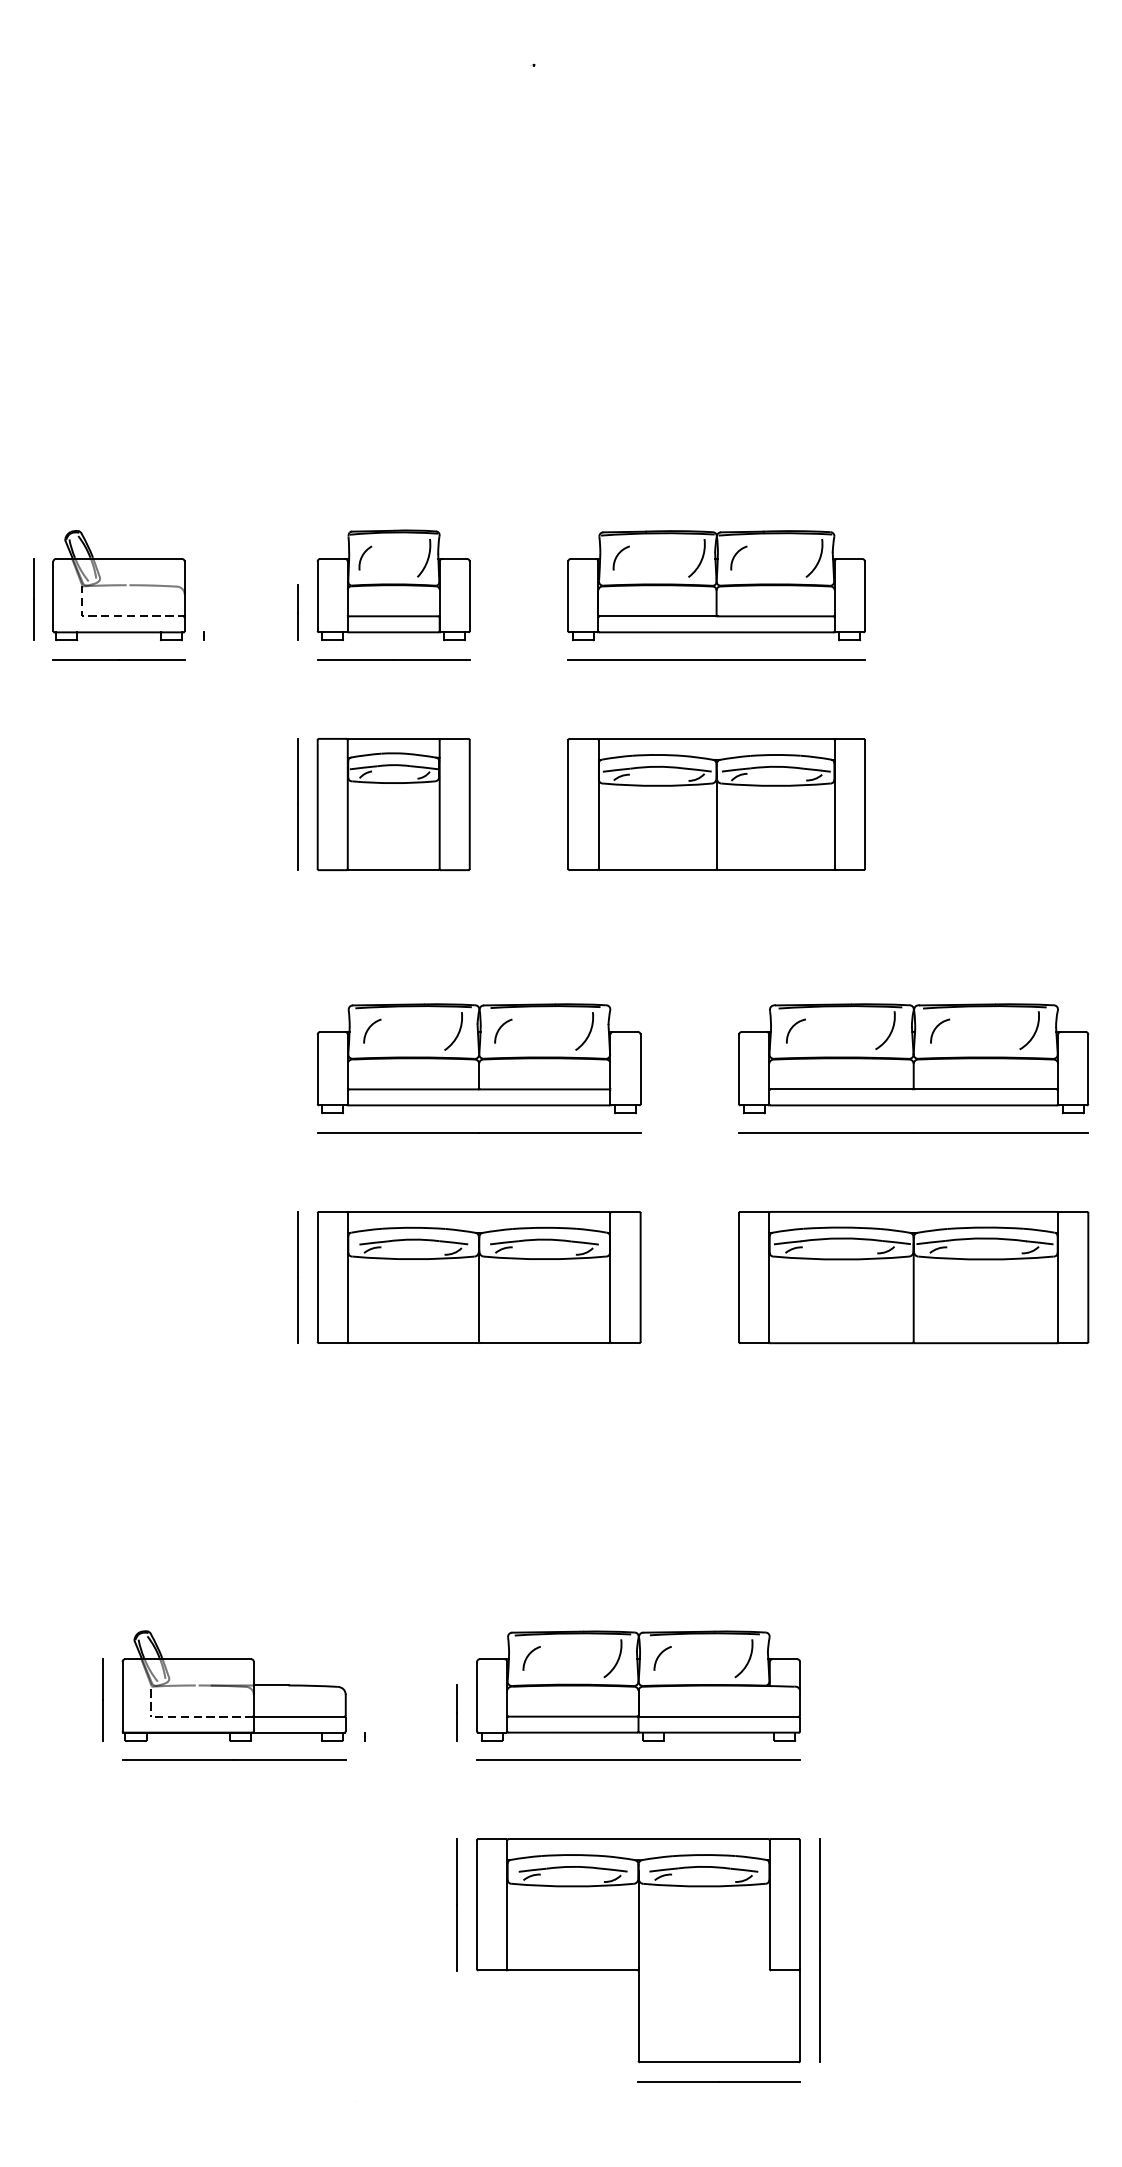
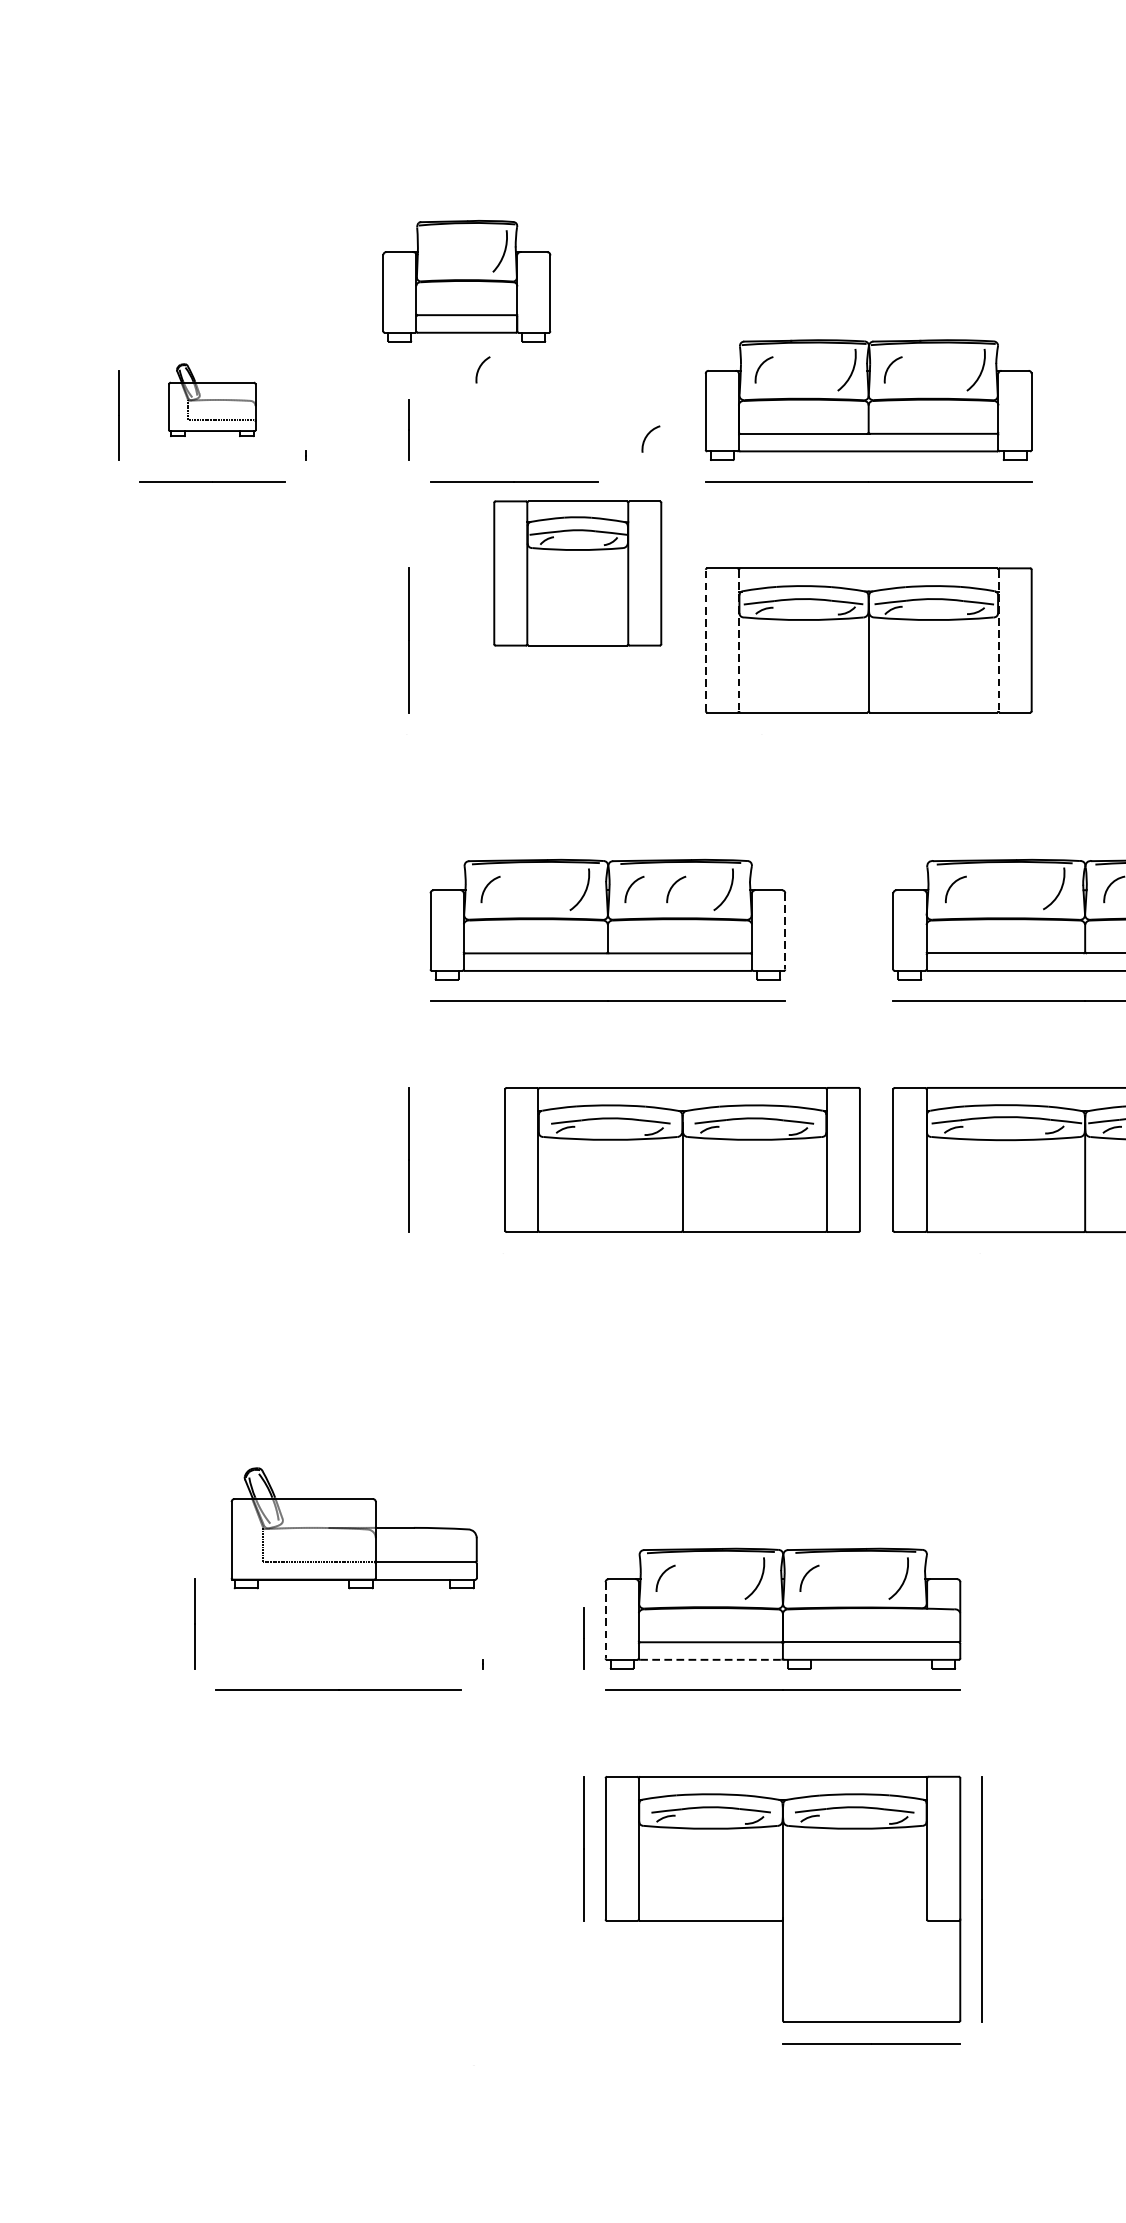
part: (118, 585) -> (211, 399), size x0.6
part: (393, 585) -> (466, 281), moved
arc: (515, 618) -> (647, 436), added
part: (393, 804) -> (577, 573), moved
line: (568, 804) -> (706, 640), solid -> dashed
line: (598, 805) -> (738, 641), solid -> dashed
line: (834, 805) -> (998, 641), solid -> dashed
arc: (538, 1029) -> (673, 887), added
line: (640, 1069) -> (785, 931), solid -> dashed
part: (478, 1277) -> (681, 1159), moved
part: (233, 1685) -> (353, 1527), moved
line: (477, 1696) -> (606, 1620), solid -> dashed
line: (573, 1732) -> (711, 1659), solid -> dashed

